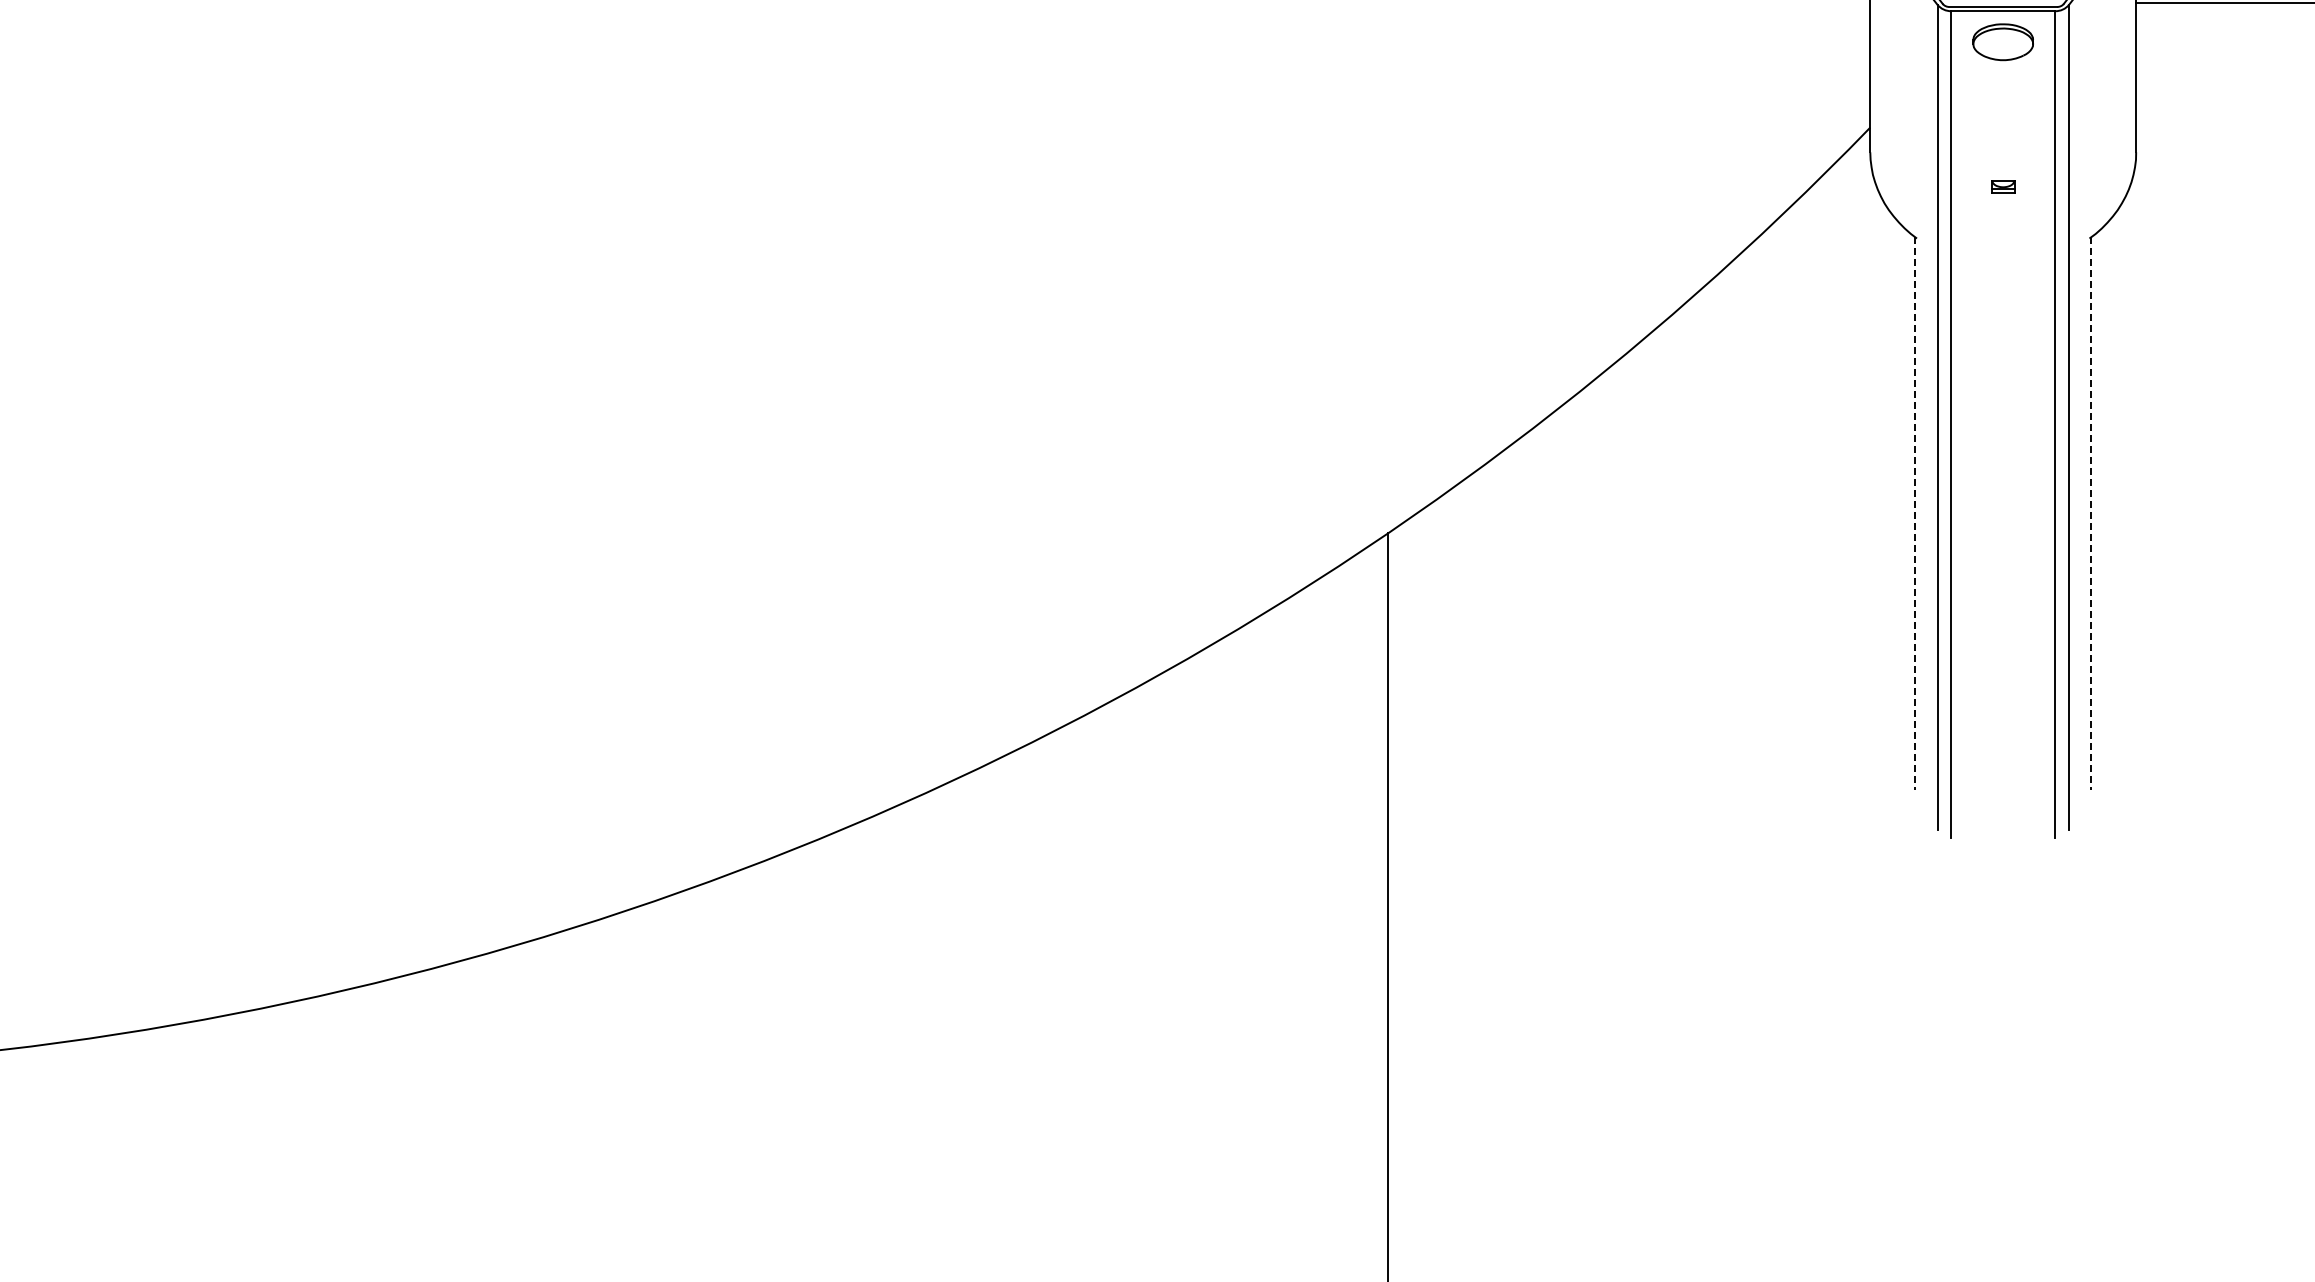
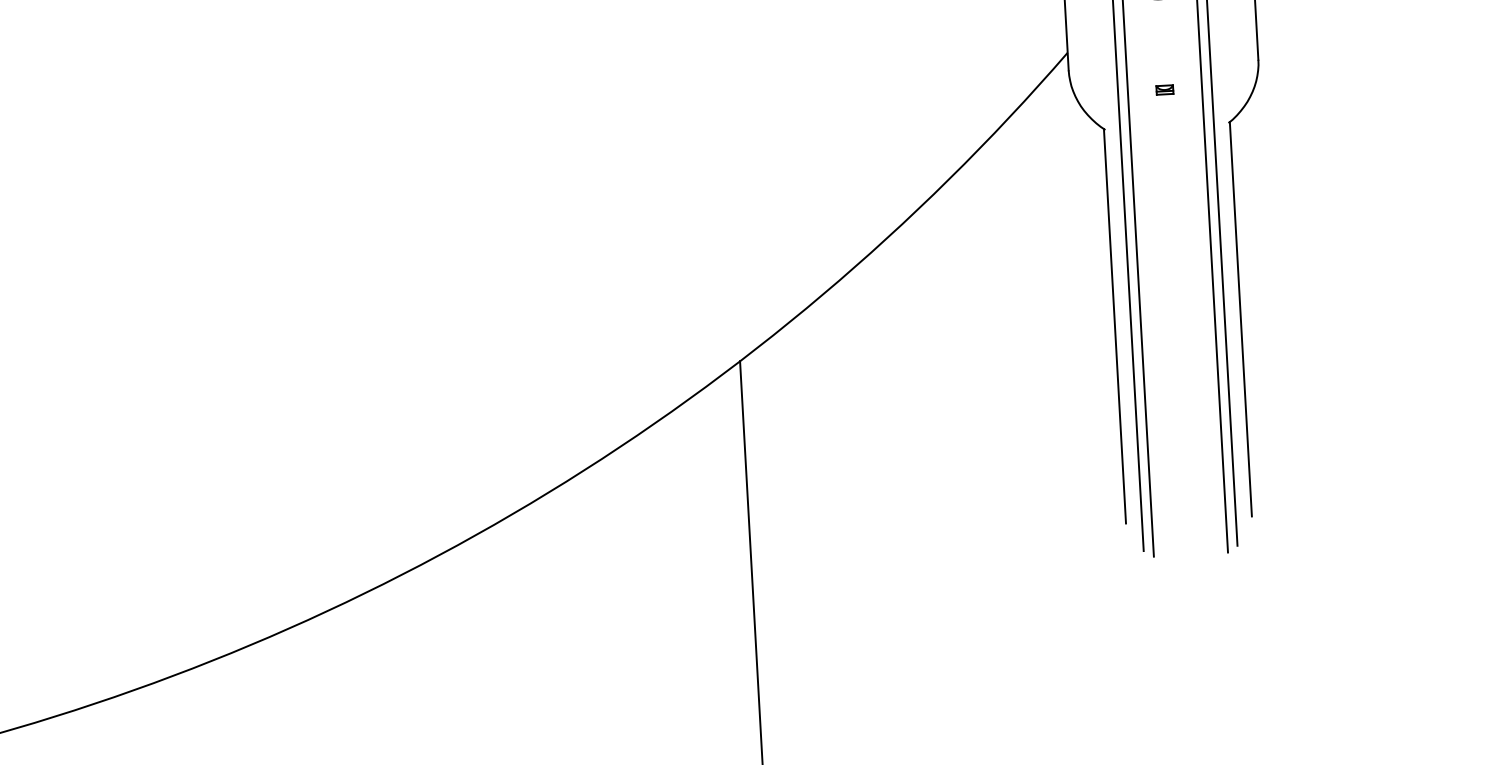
line: (1914, 514) -> (1114, 327), dashed -> solid
line: (2091, 514) -> (1240, 319), dashed -> solid

